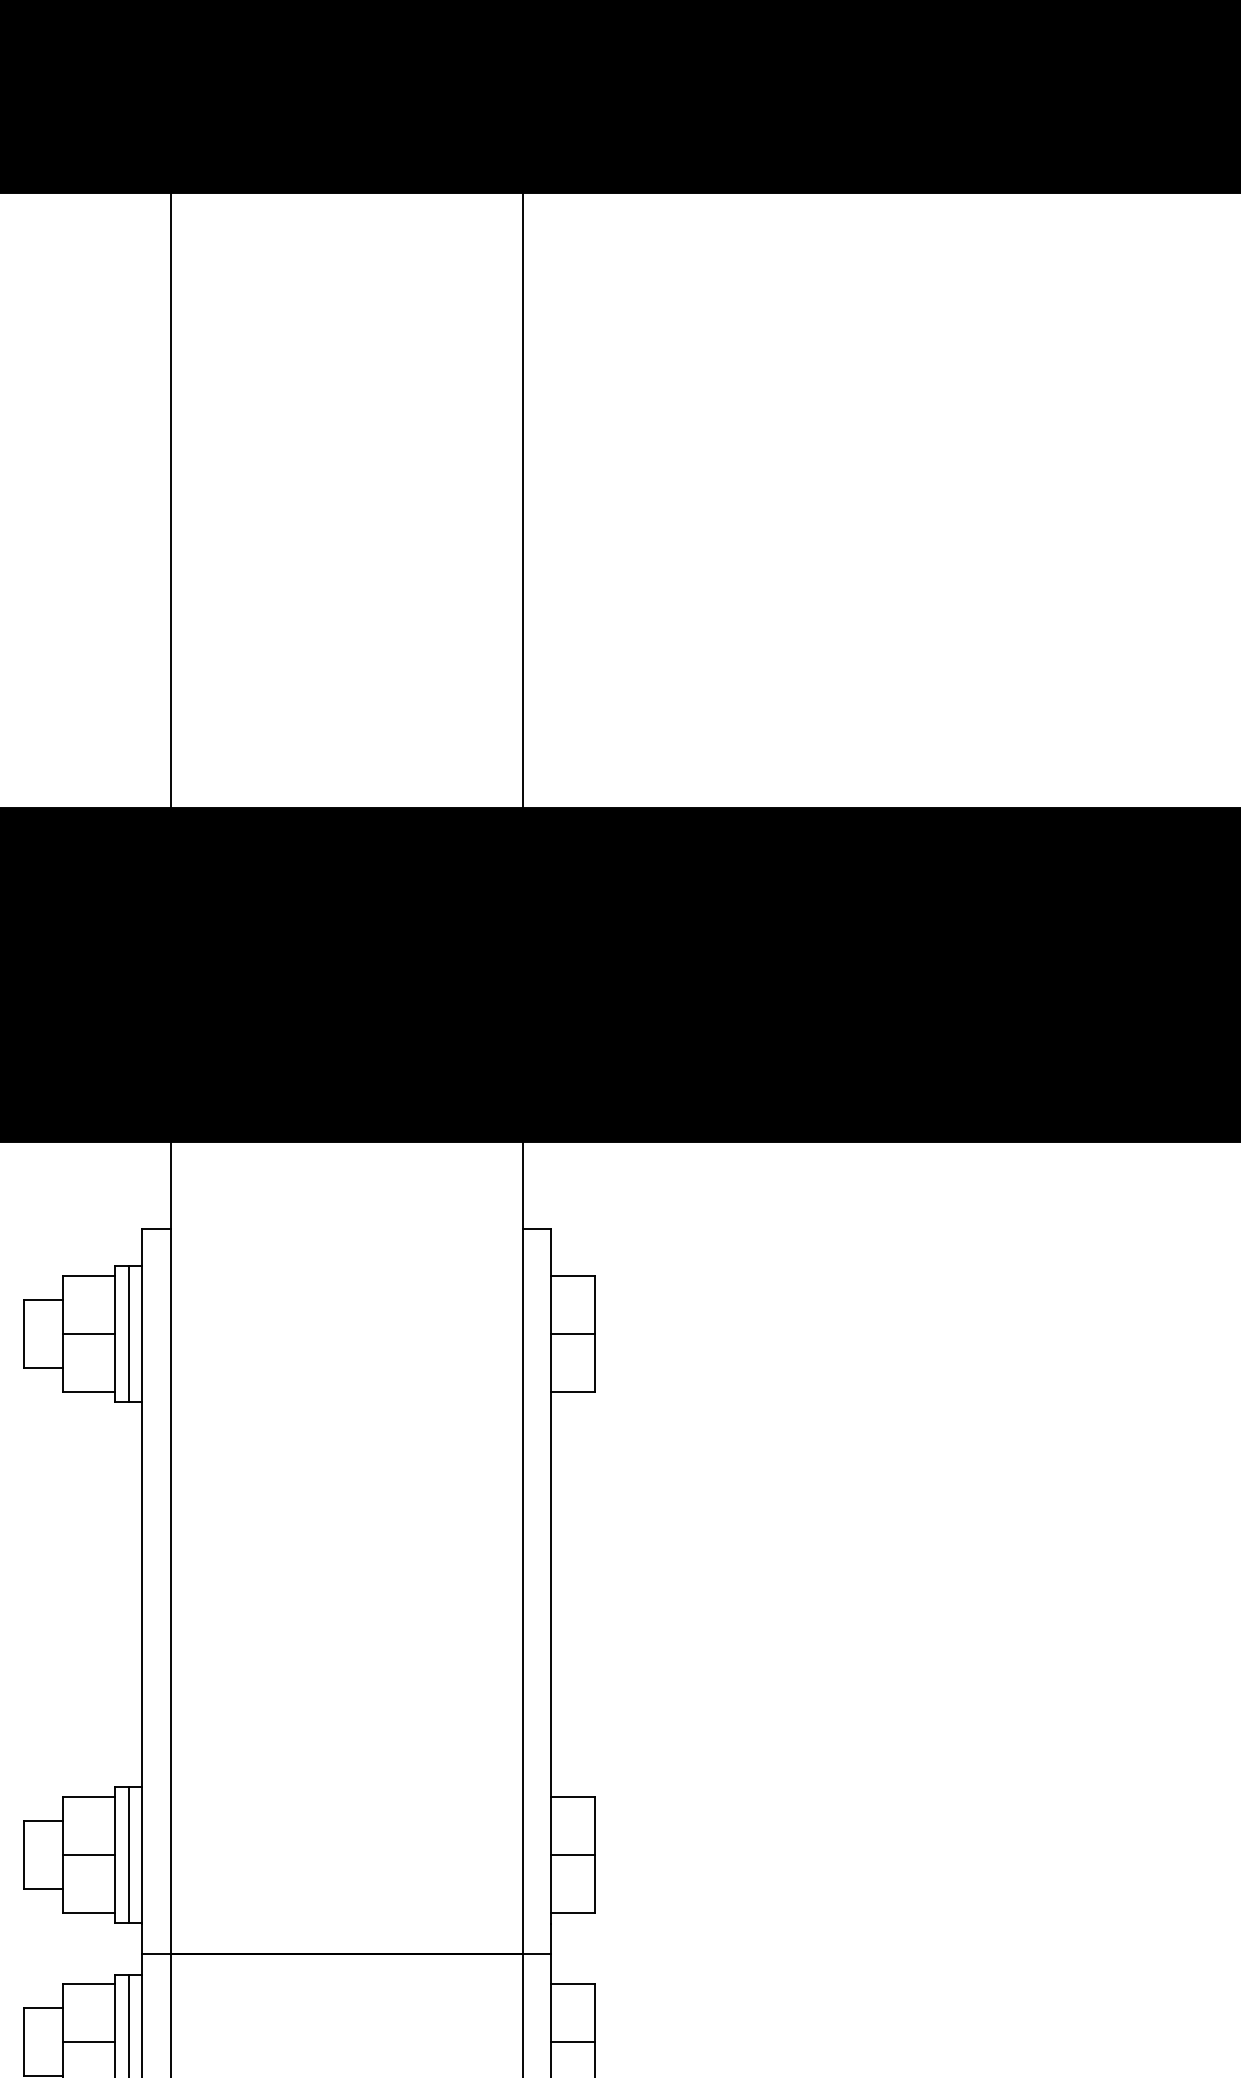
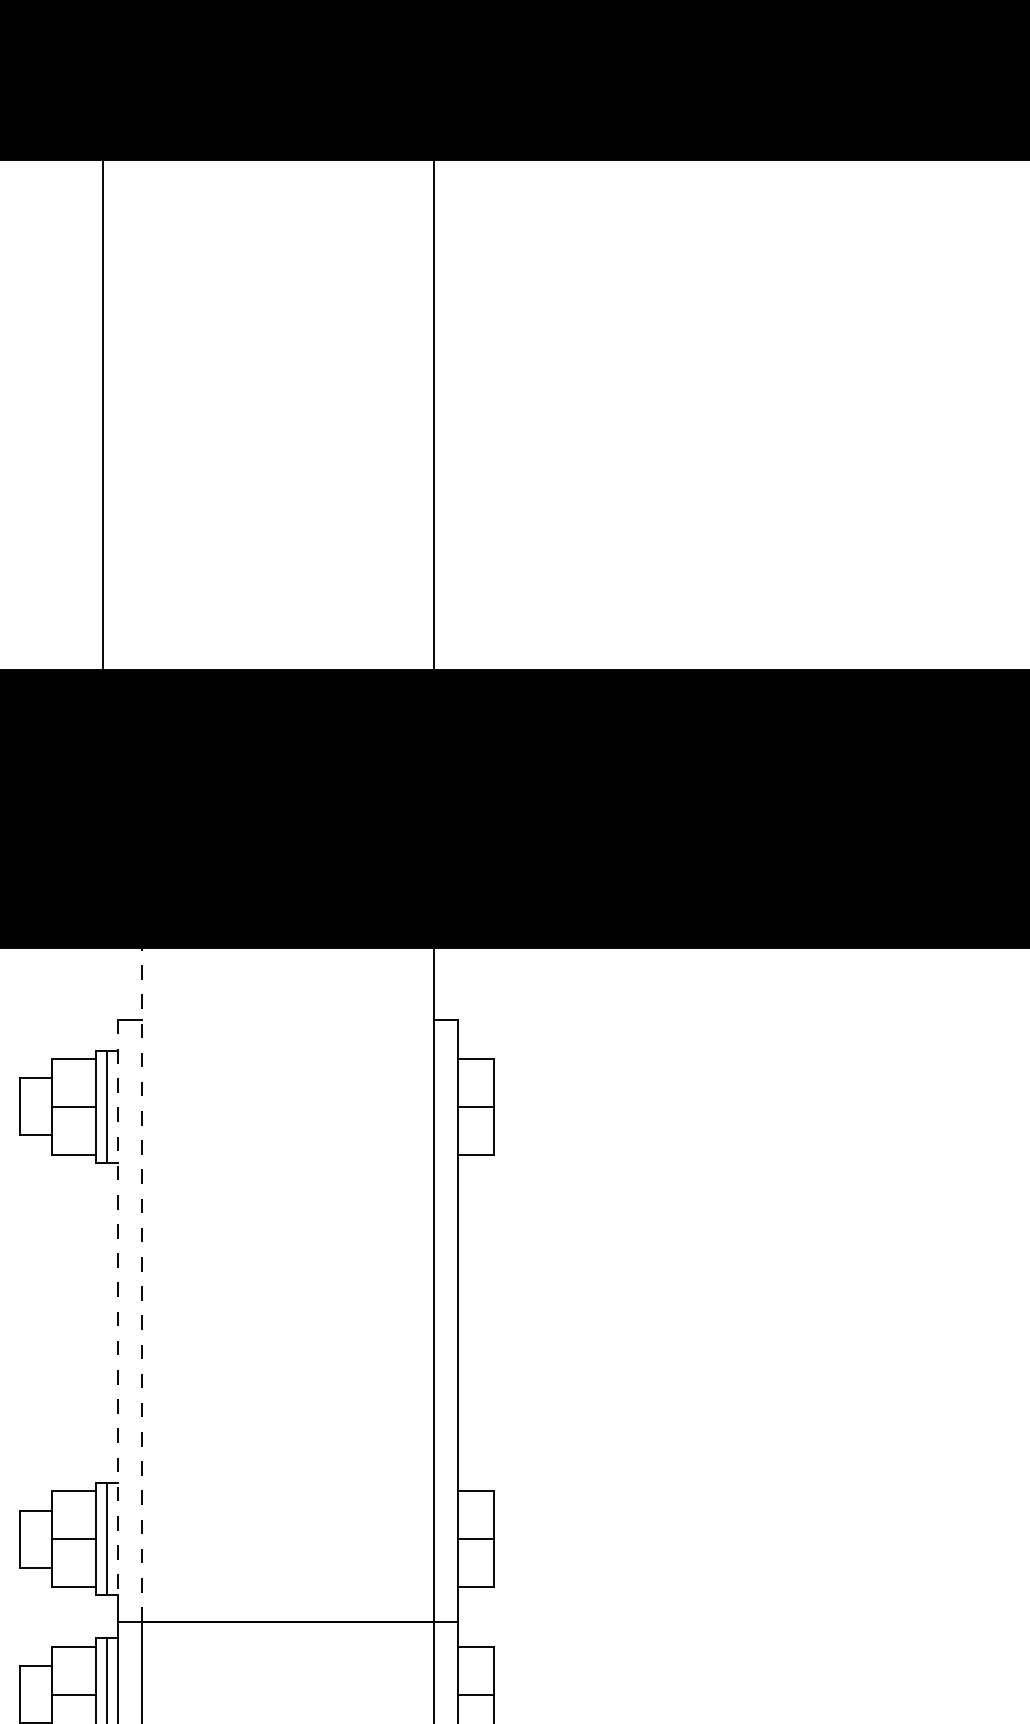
line: (171, 500) -> (103, 415), moved
line: (171, 1547) -> (142, 1284), solid -> dashed
line: (142, 1576) -> (118, 1308), solid -> dashed

